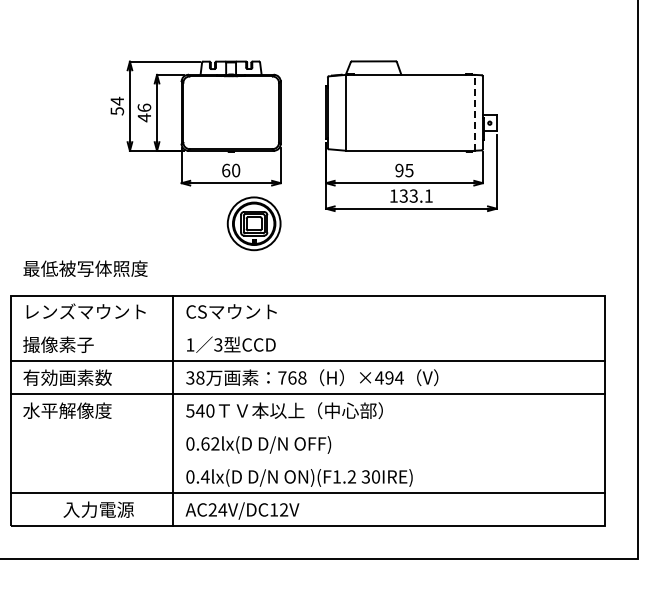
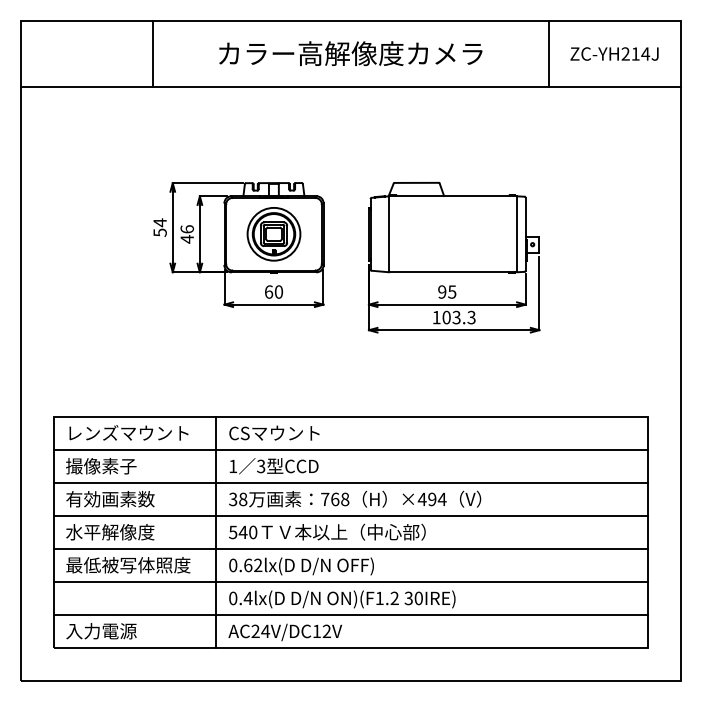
line: (474, 113) -> (517, 234), dashed -> solid
text: (415, 196) -> (458, 317), 133.1 -> 103.3
part: (253, 224) -> (273, 234), moved
text: (85, 269) -> (128, 565), moved
line: (307, 328) -> (350, 449), added
line: (307, 427) -> (350, 548), added
line: (307, 460) -> (350, 581), added
text: (98, 510) -> (101, 631), moved

